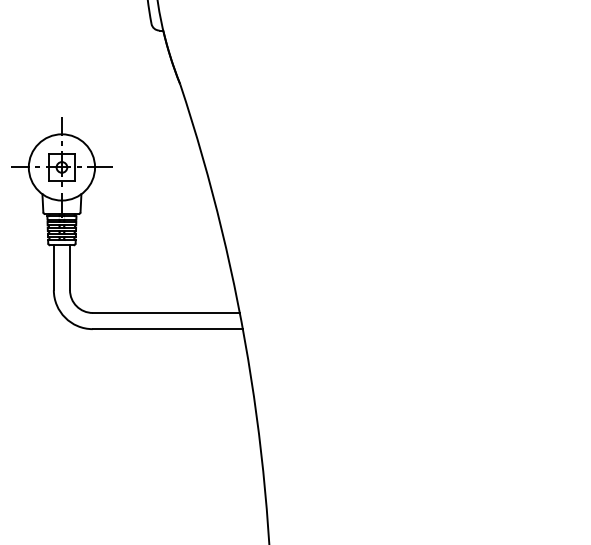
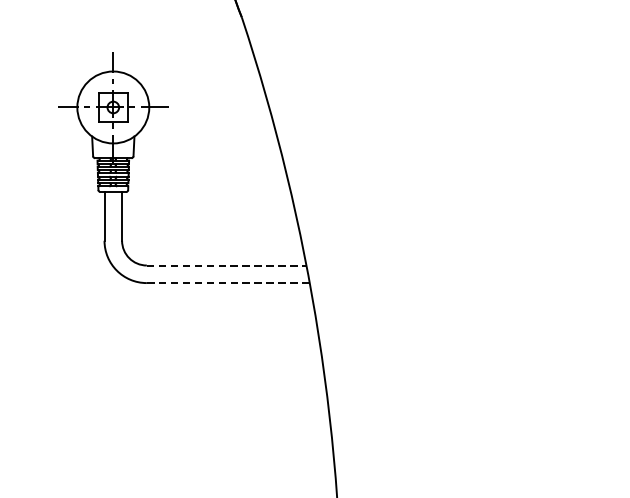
line: (166, 312) -> (226, 264), solid -> dashed
line: (167, 329) -> (227, 283), solid -> dashed

